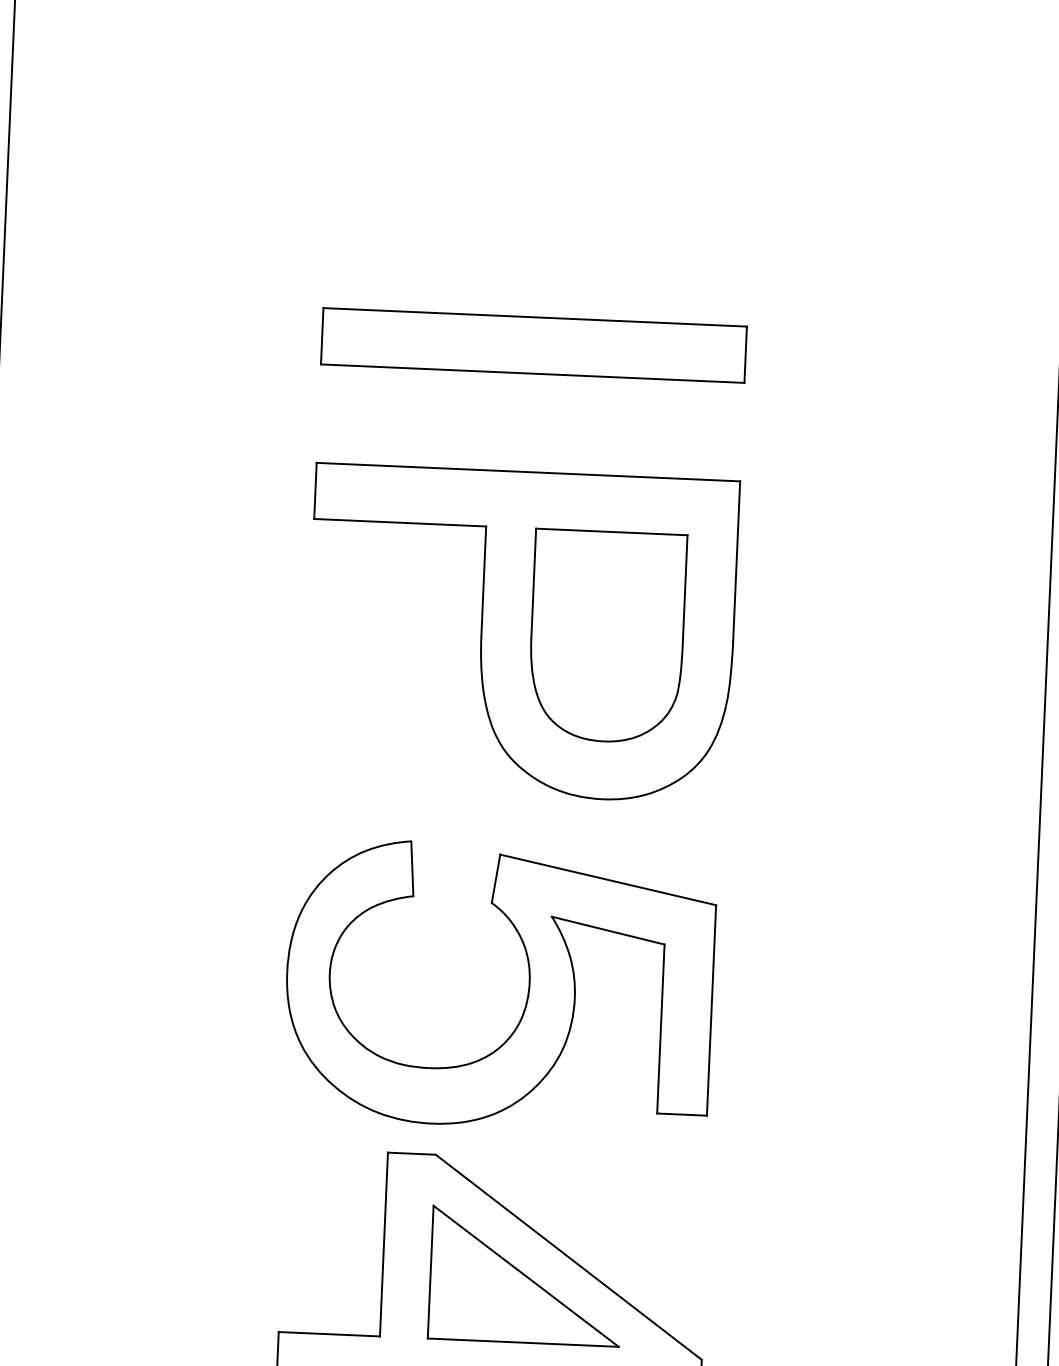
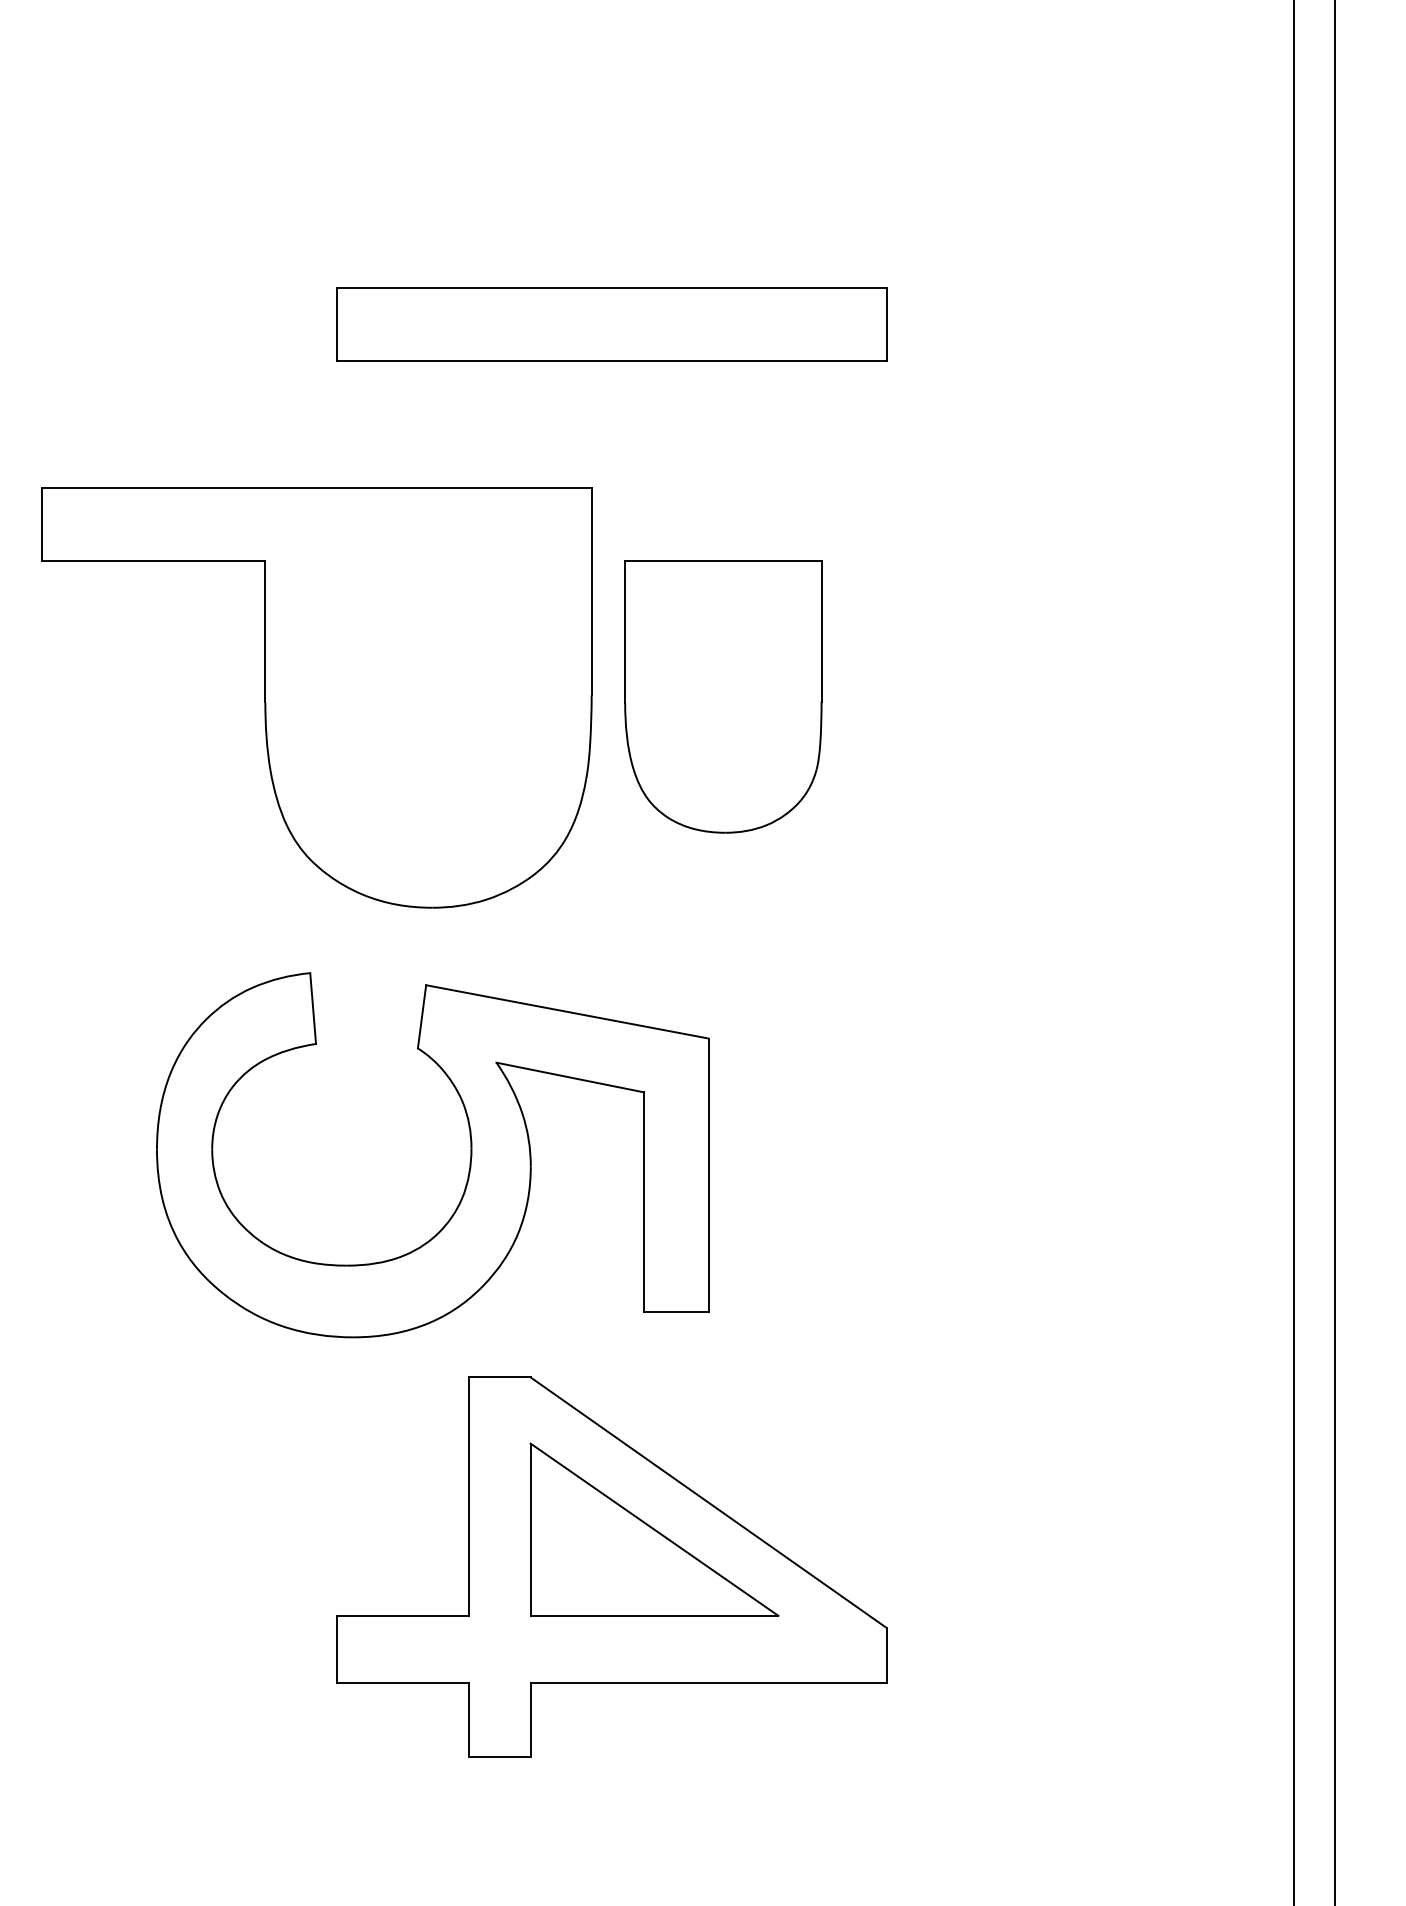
part: (521, 633) -> (316, 697), moved
part: (527, 992) -> (469, 1162), moved

